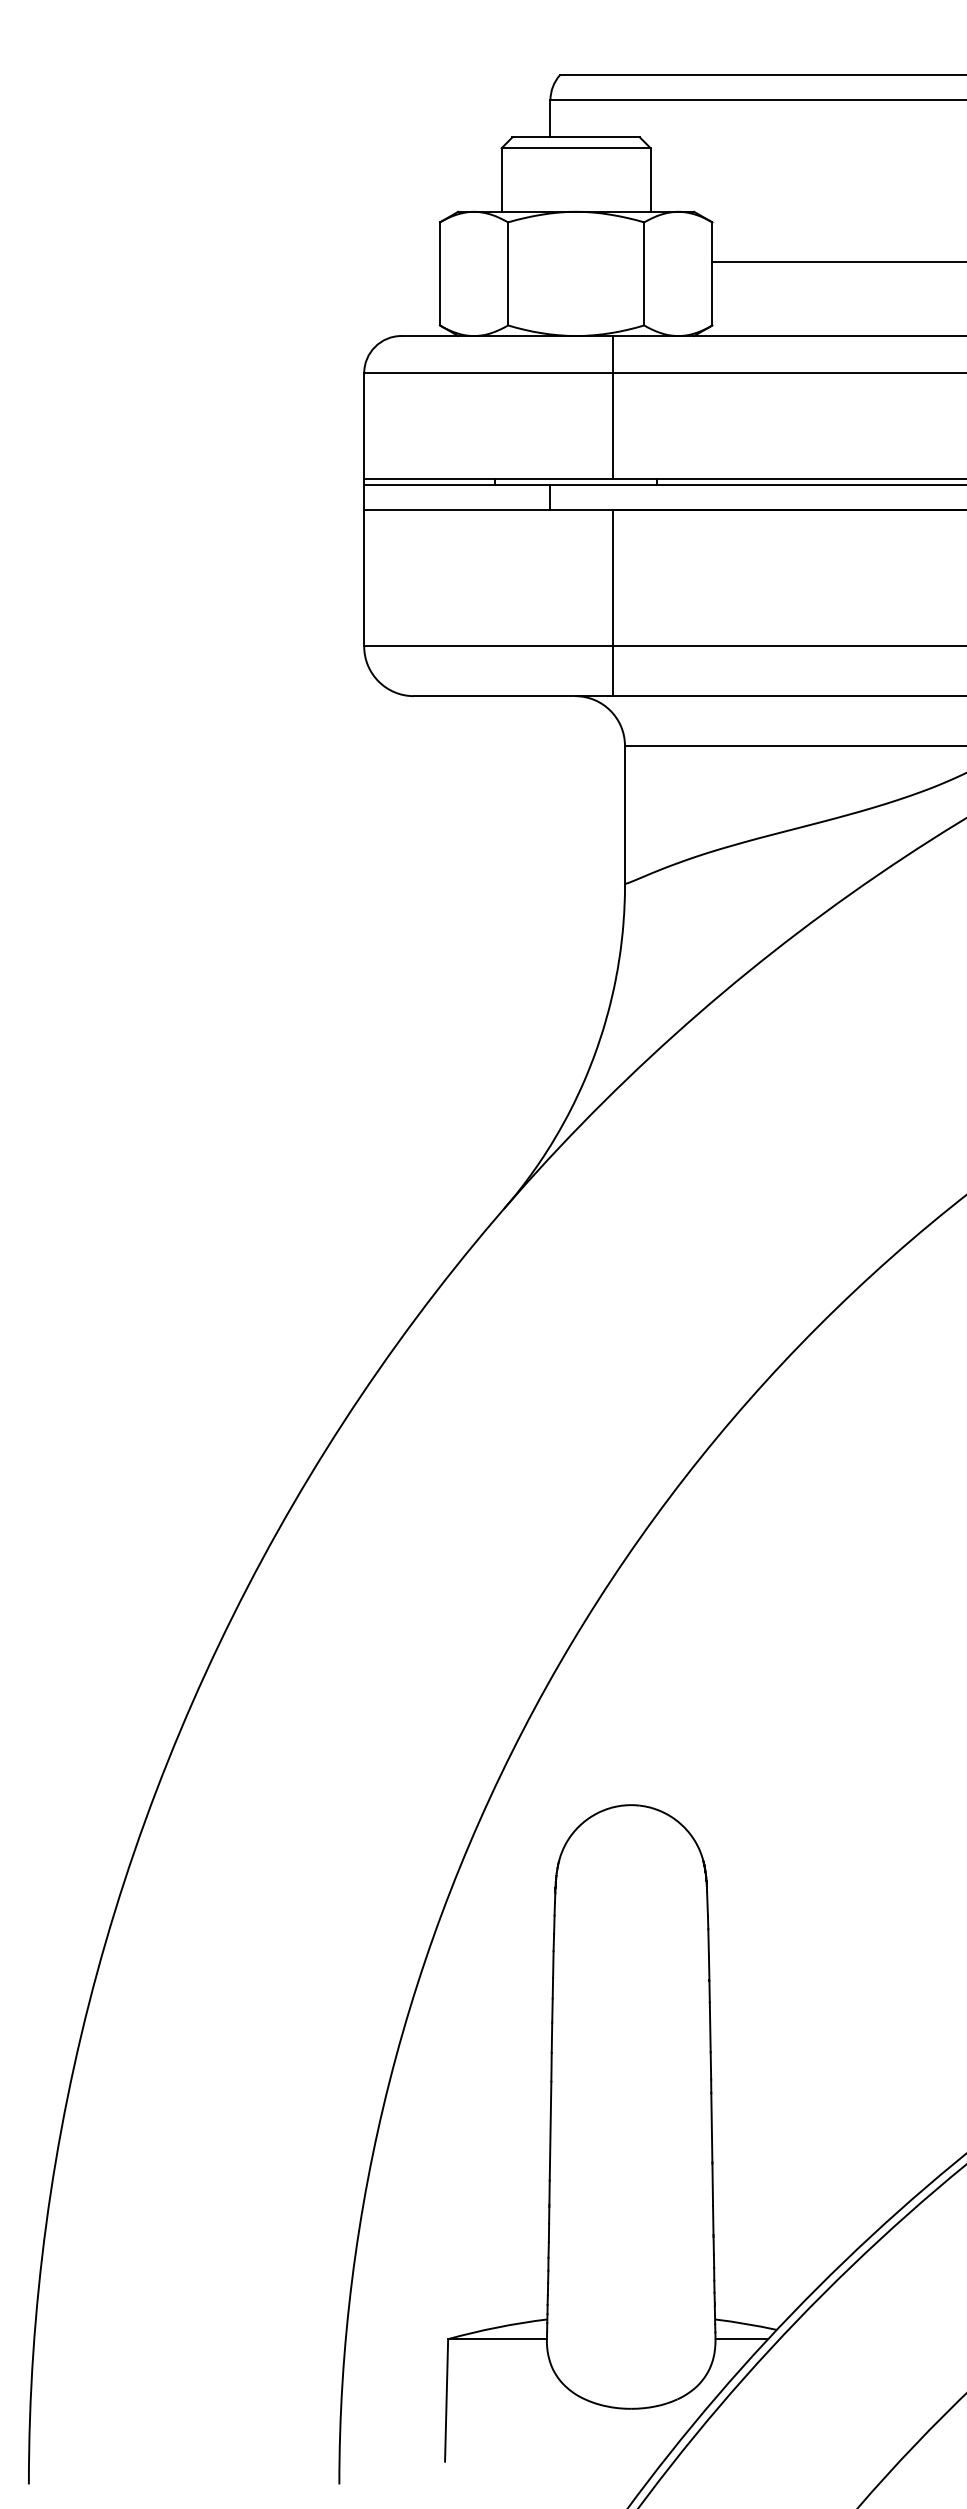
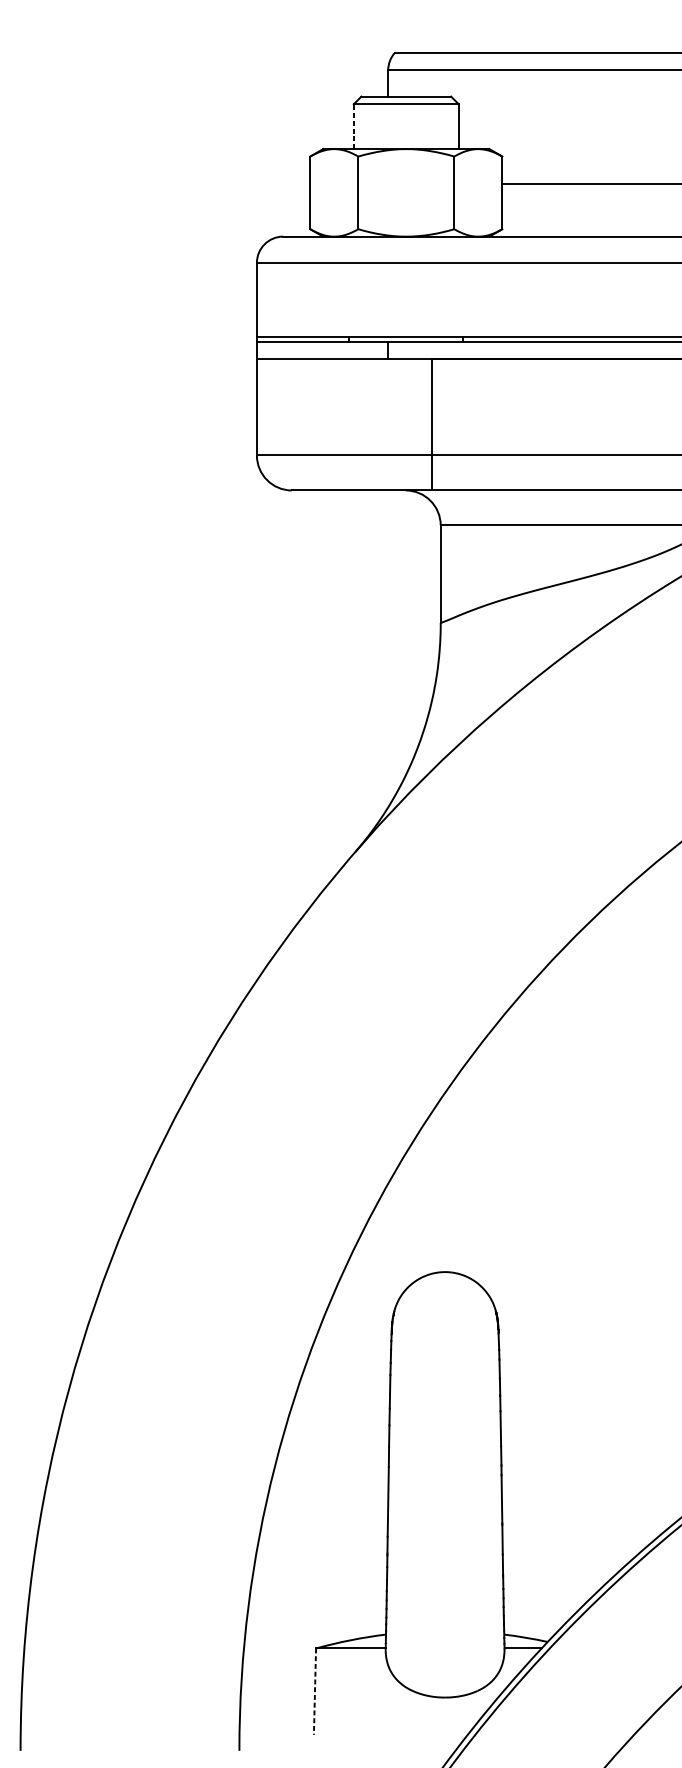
line: (501, 180) -> (353, 127), solid -> dashed
line: (612, 407) -> (431, 287), removed
line: (446, 2400) -> (314, 1691), solid -> dashed

